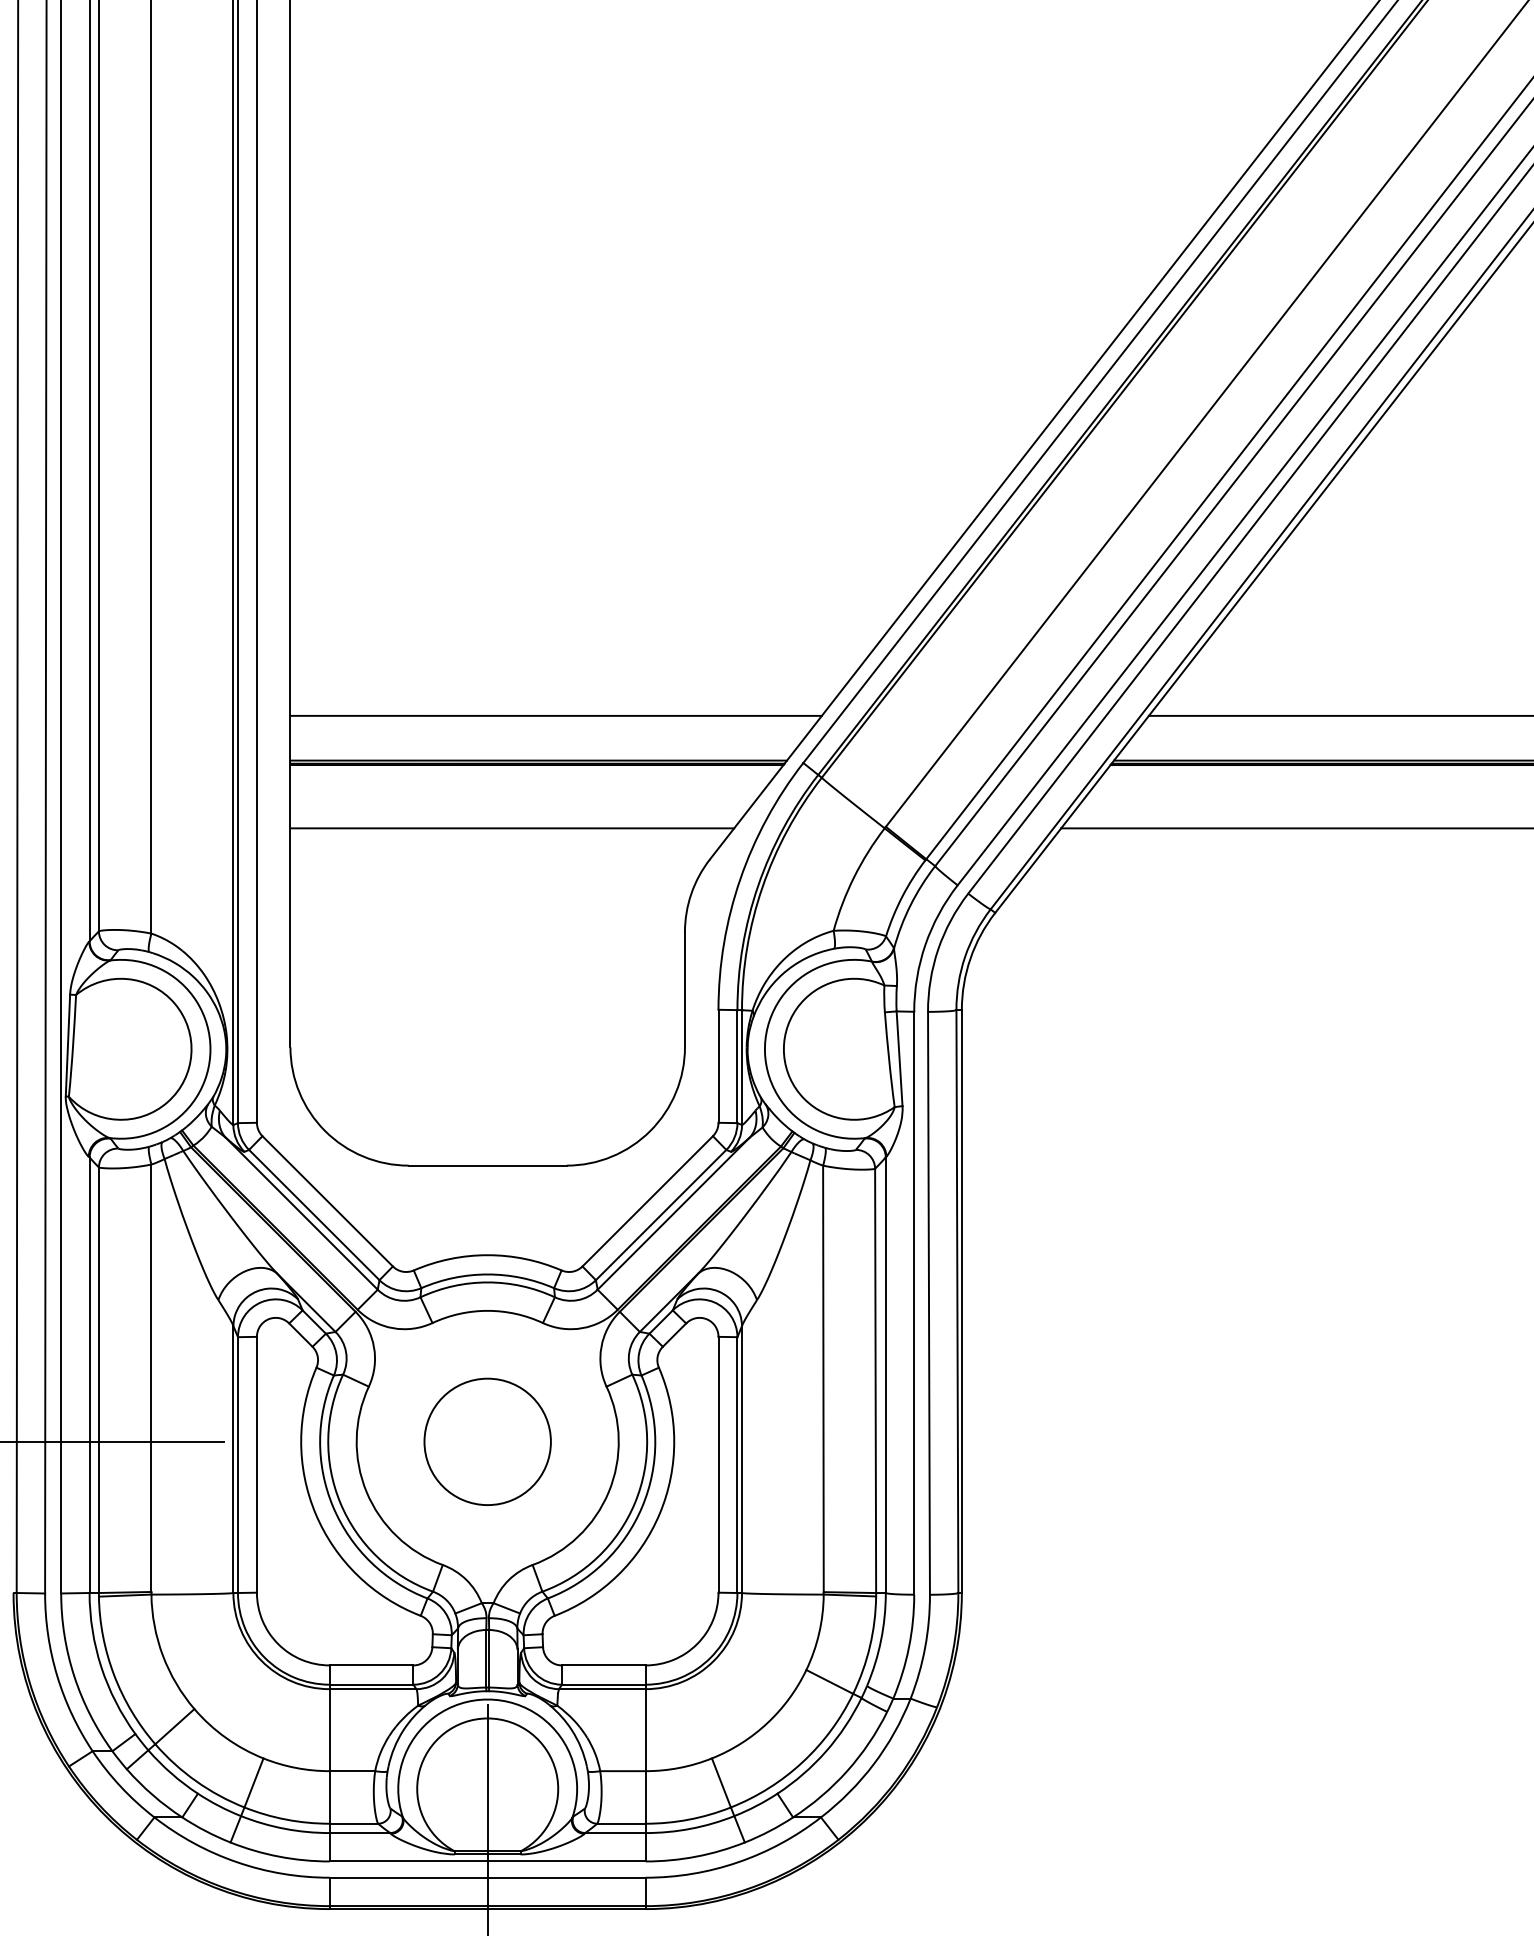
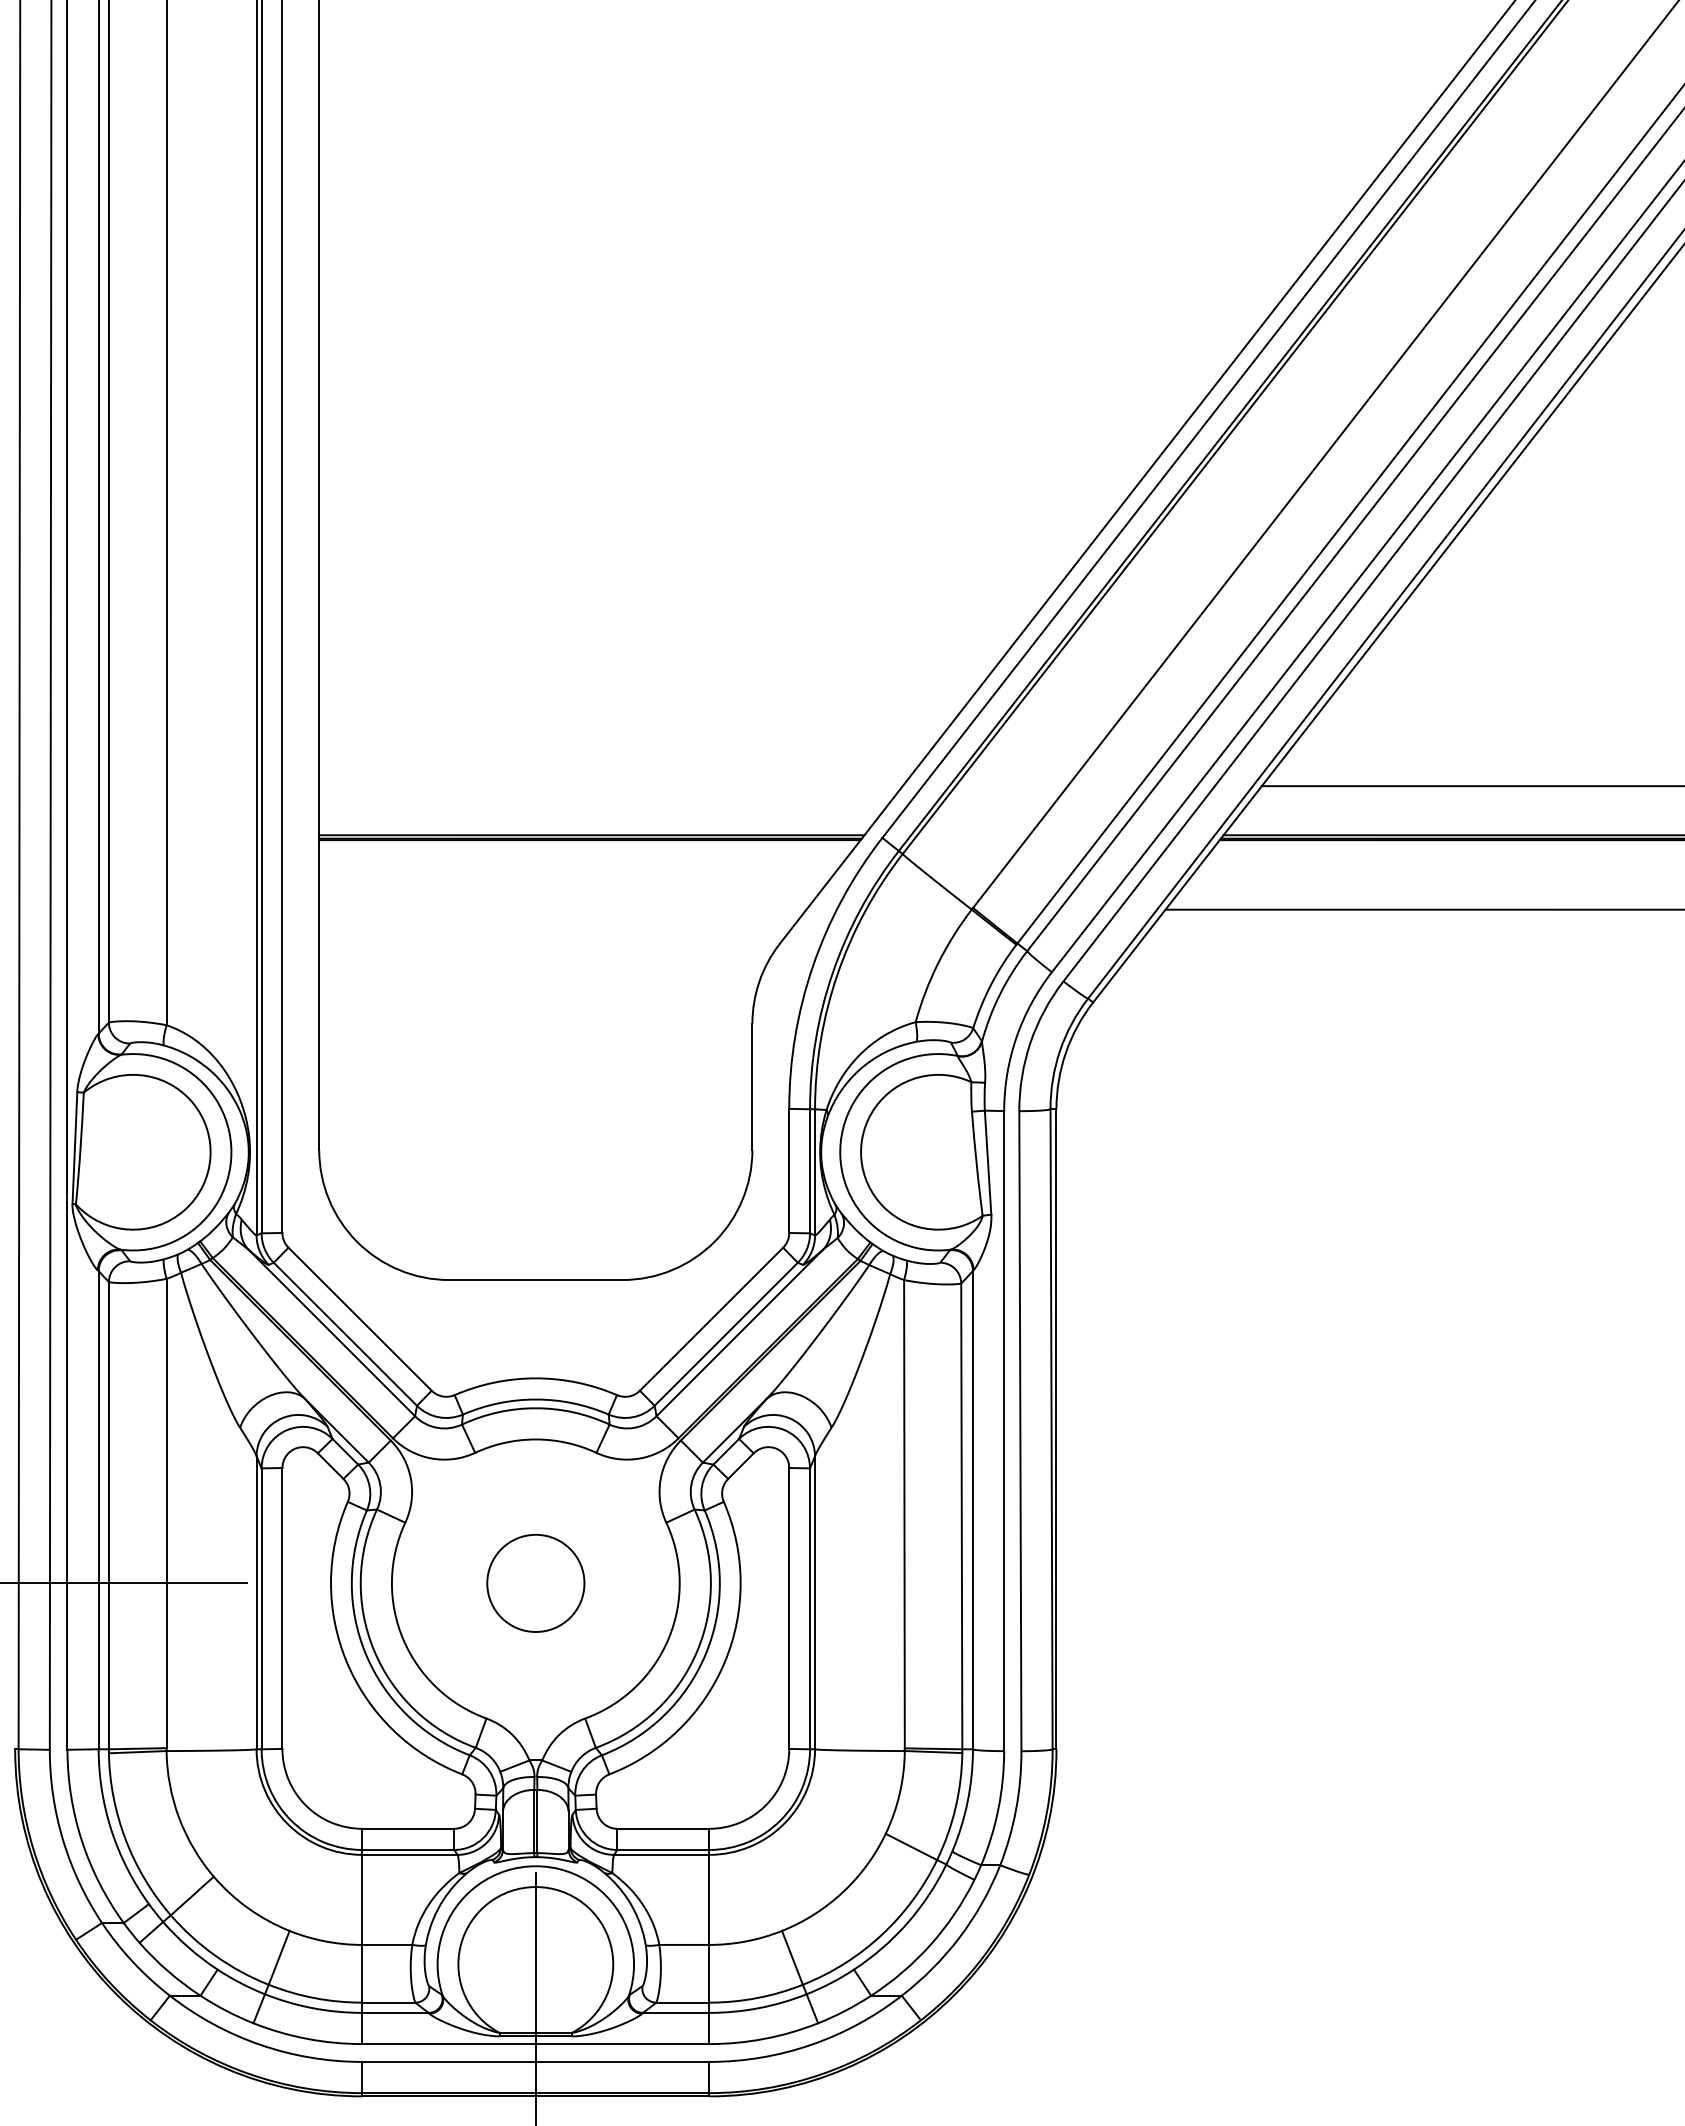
line: (555, 716) -> (610, 786), removed
line: (512, 828) -> (562, 909), removed
circle: (487, 1442) -> (535, 1583), size x0.7

